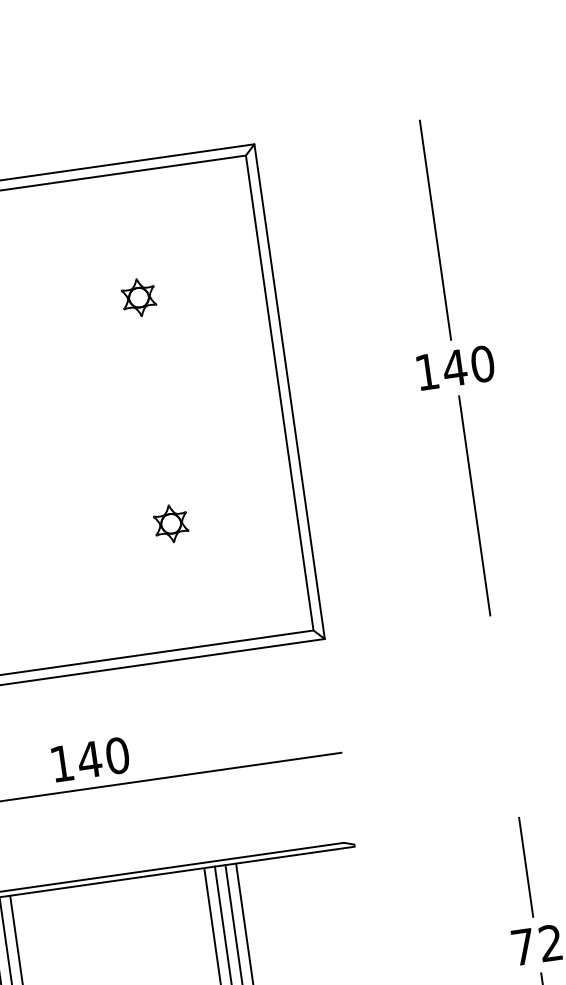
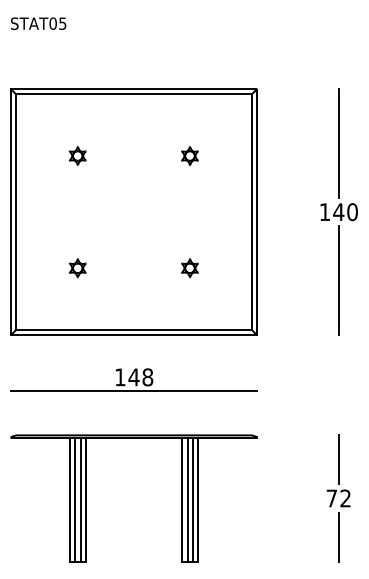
text: (116, 756) -> (147, 377), 140 -> 148

